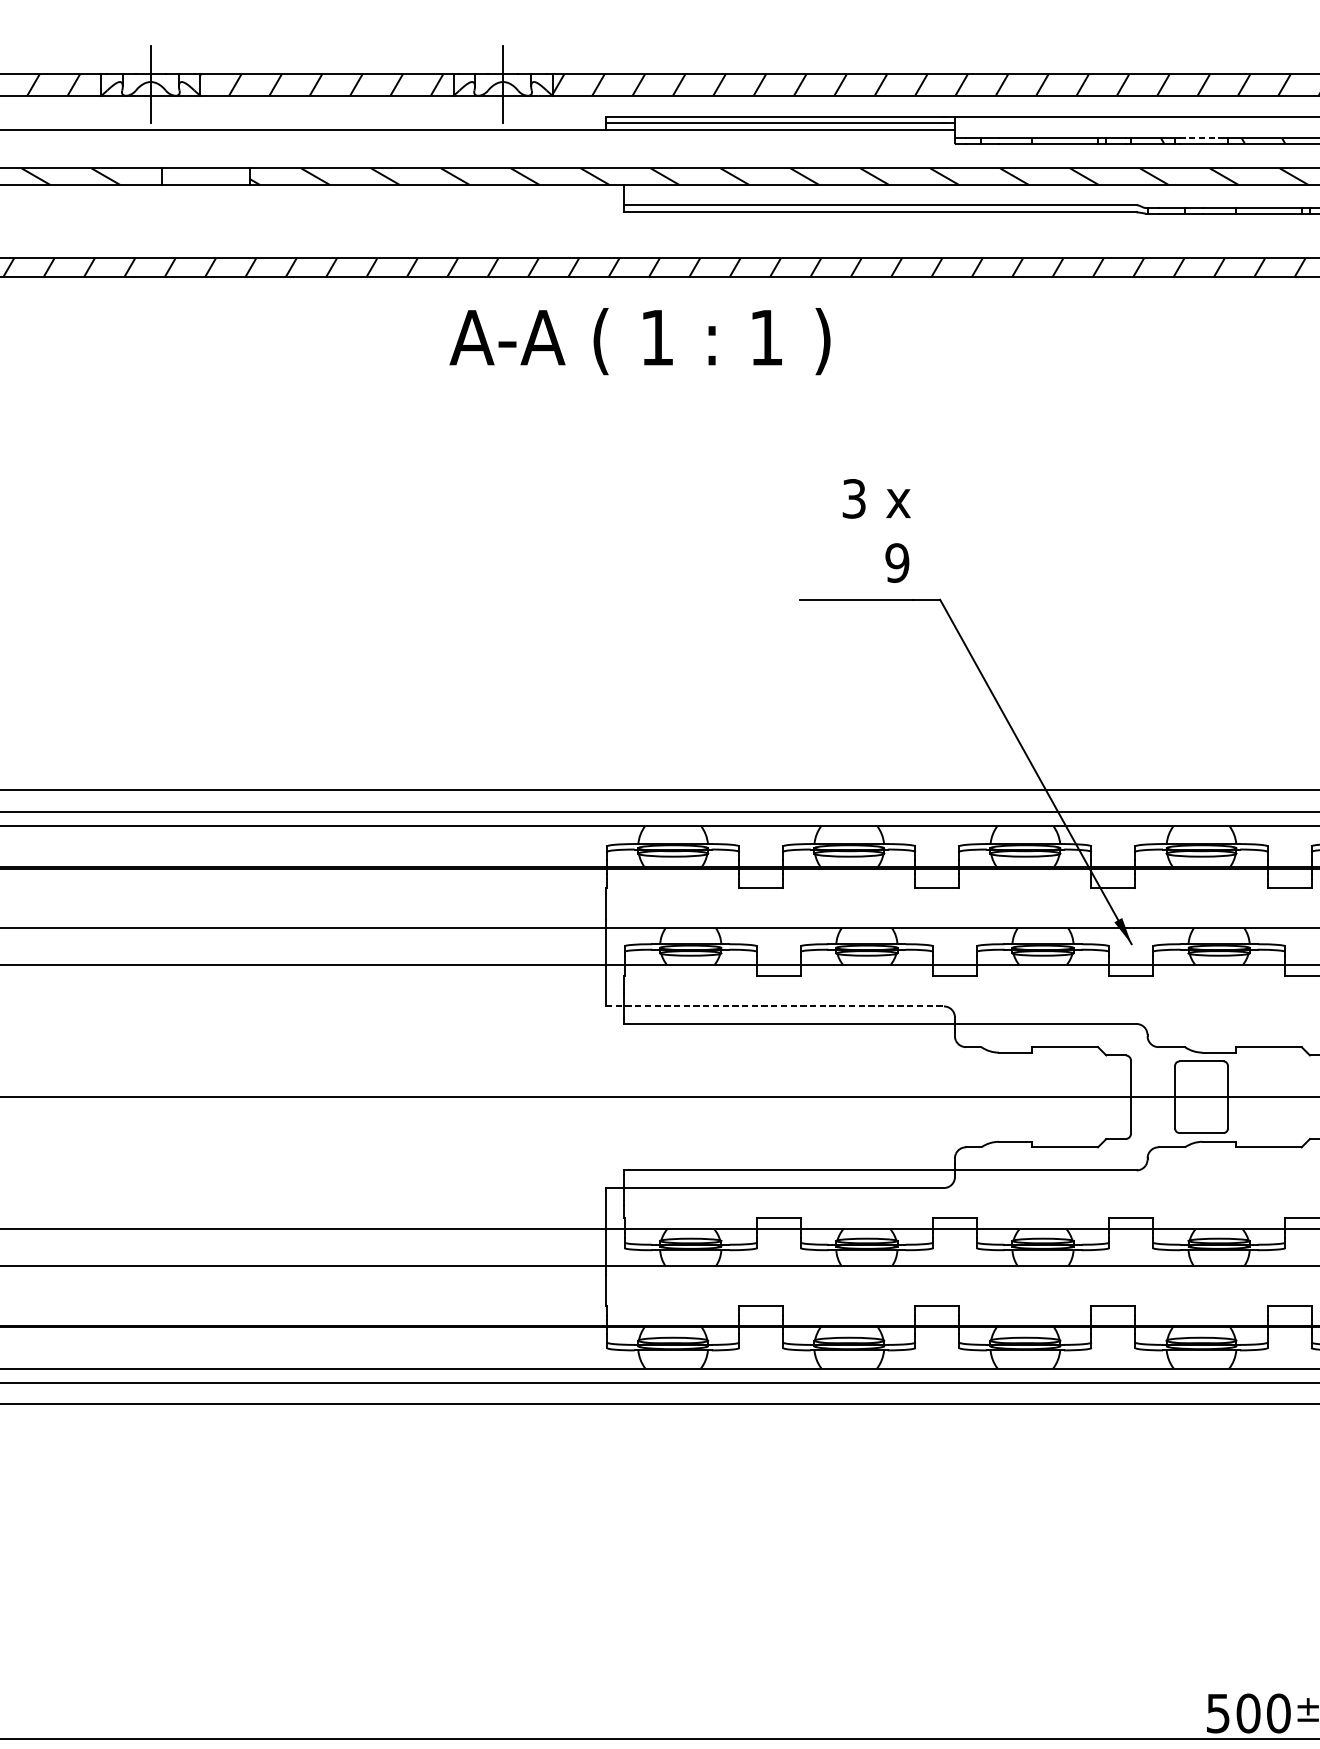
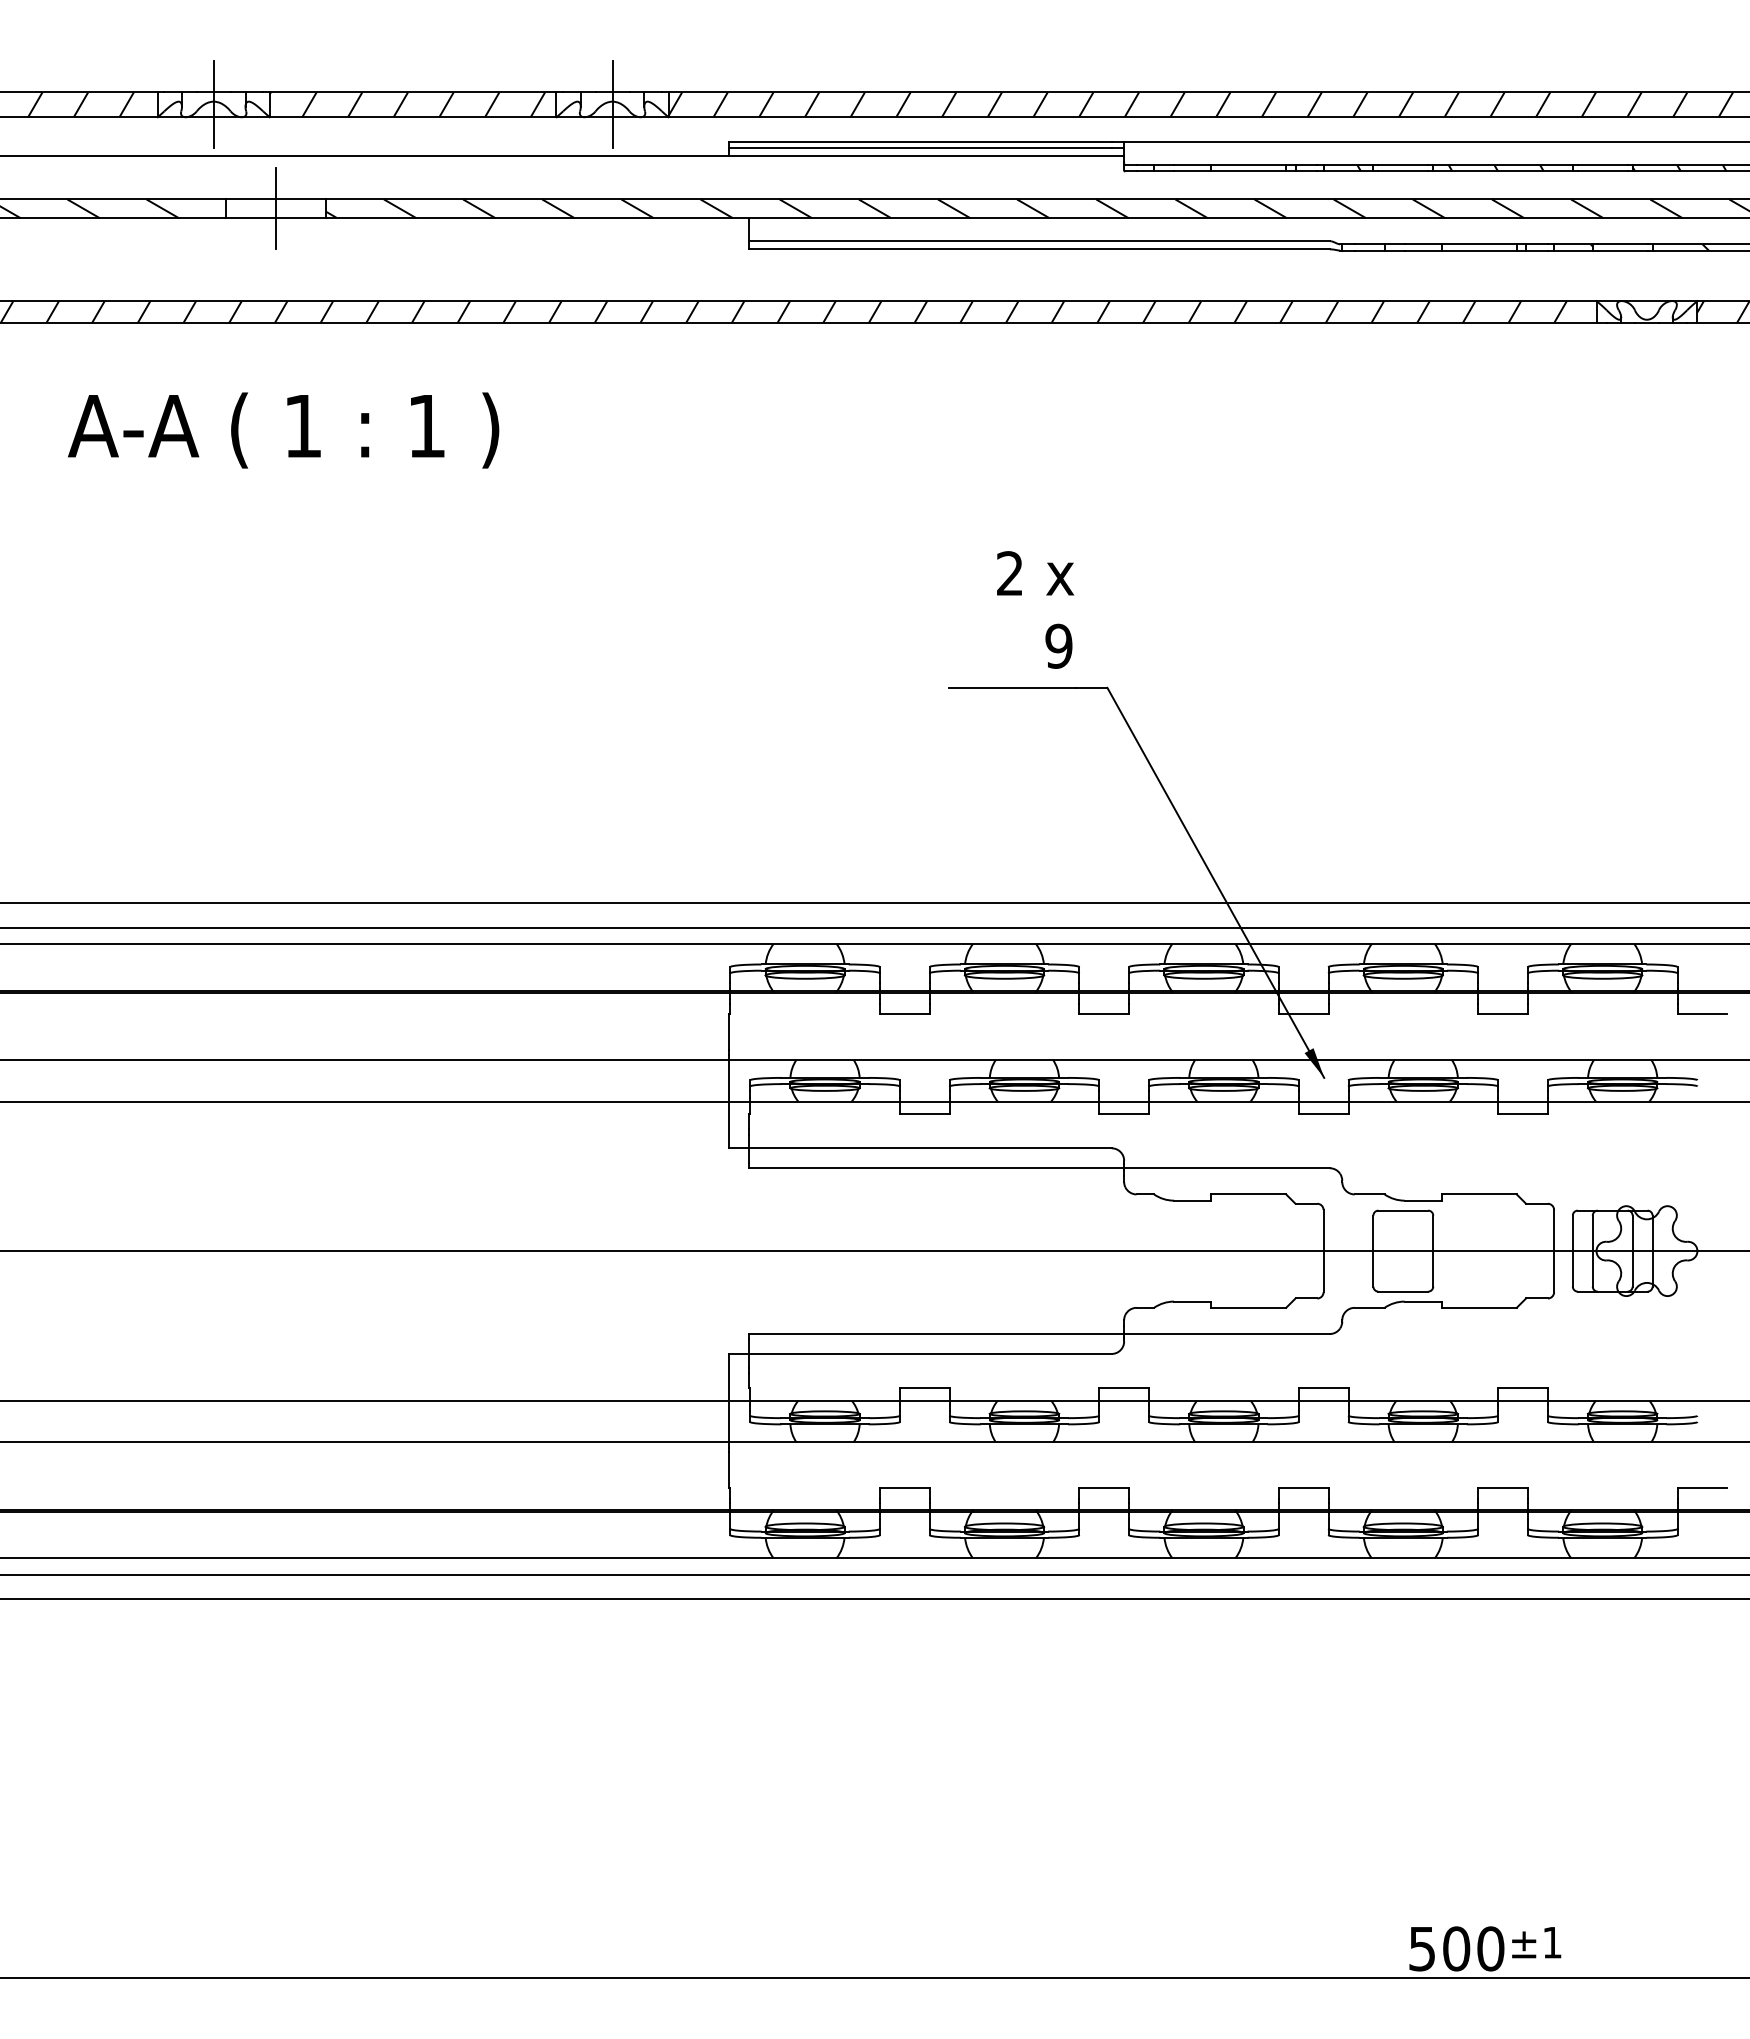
line: (1201, 138) -> (1403, 165), dashed -> solid
line: (206, 176) -> (276, 208), added
text: (639, 341) -> (283, 430), moved
text: (853, 498) -> (1009, 573), 3 -> 2
line: (775, 1006) -> (920, 1148), dashed -> solid

